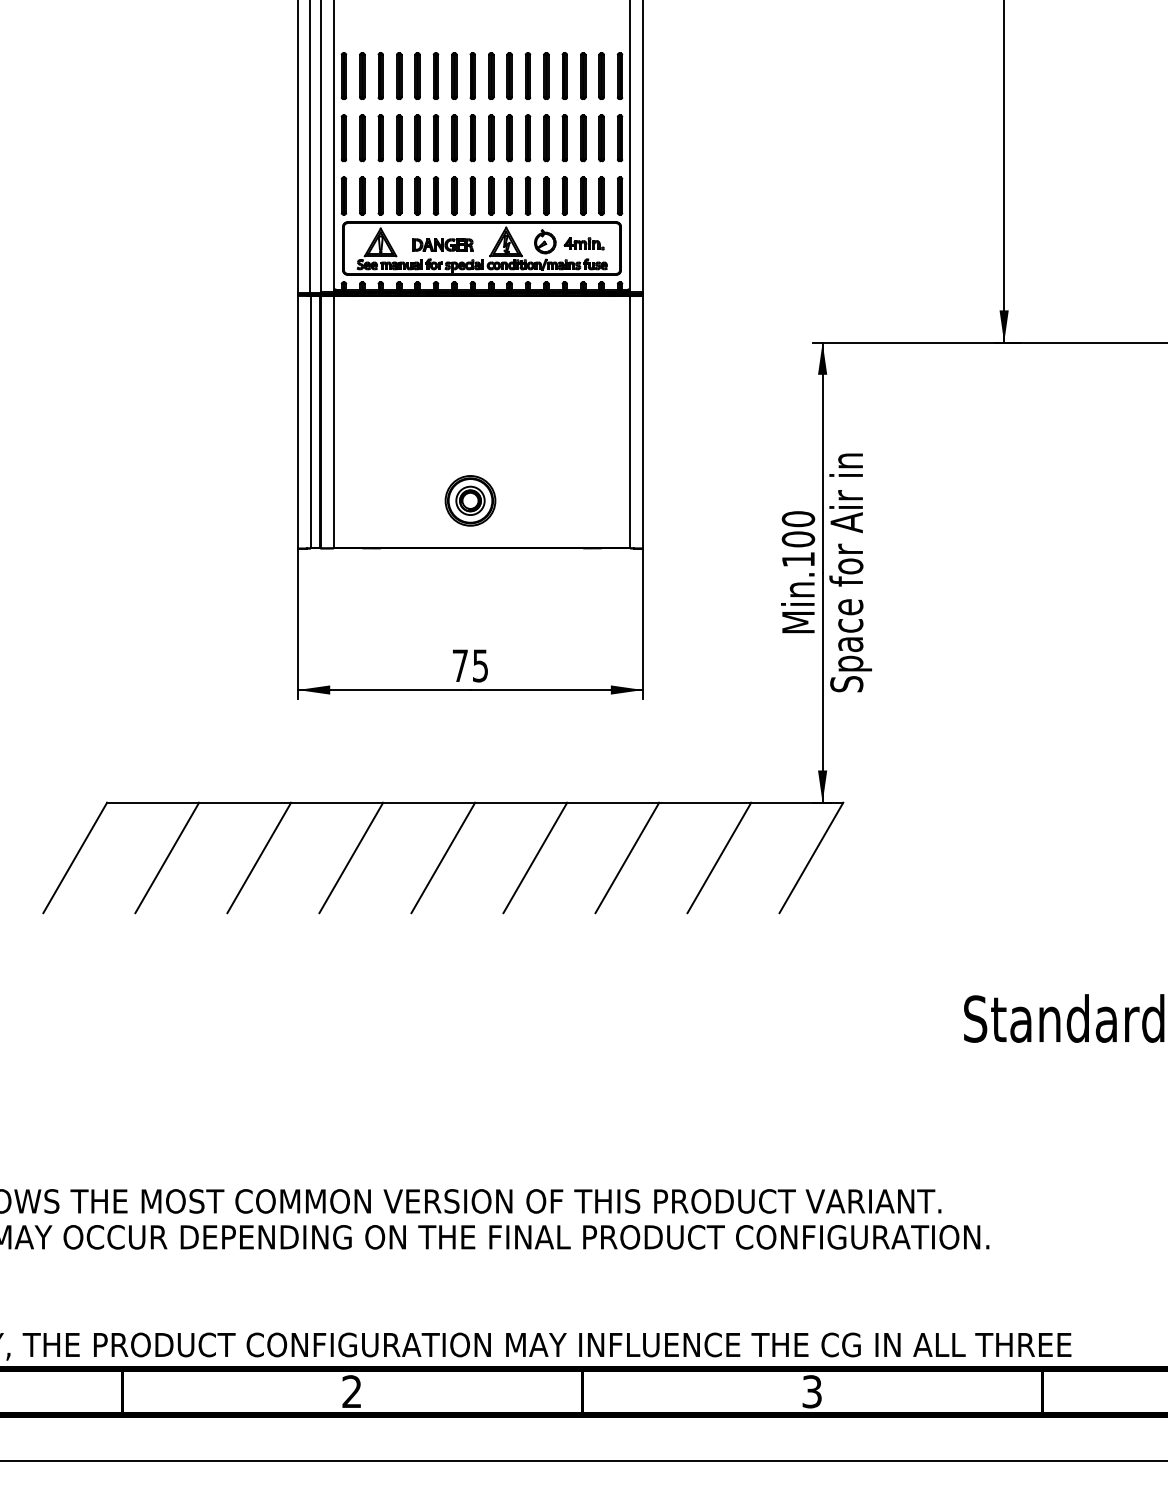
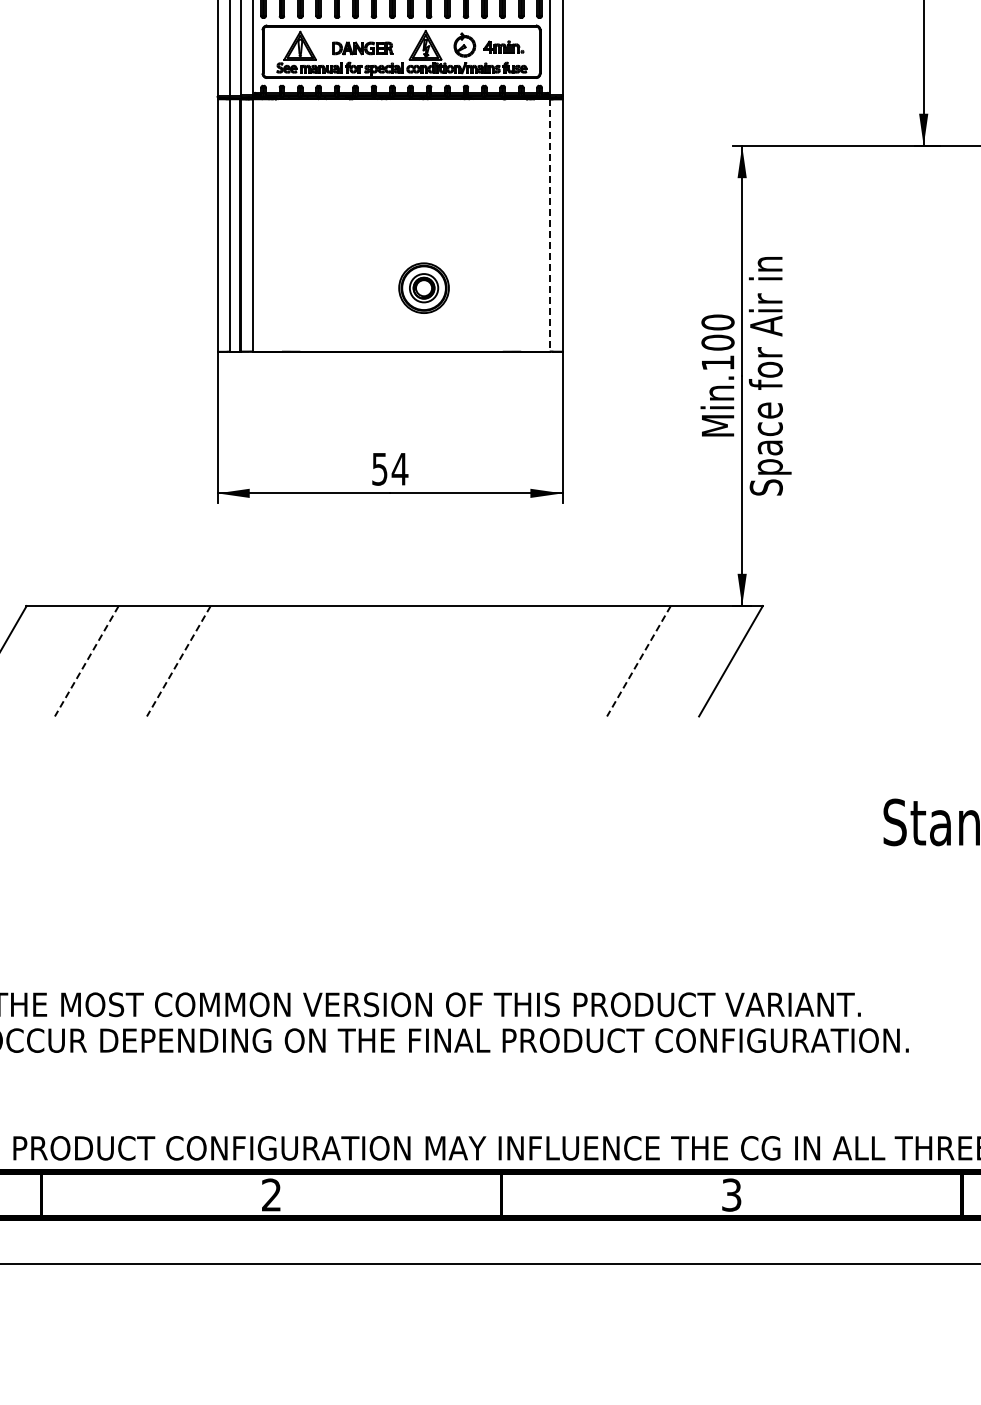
line: (630, 422) -> (550, 225), solid -> dashed
part: (470, 500) -> (424, 287), moved
text: (470, 665) -> (390, 468), 75 -> 54
line: (167, 857) -> (87, 660), solid -> dashed
line: (259, 857) -> (179, 660), solid -> dashed
line: (351, 857) -> (271, 660), removed
line: (443, 857) -> (363, 660), removed
line: (535, 857) -> (455, 660), removed
line: (627, 857) -> (547, 660), removed
line: (719, 857) -> (639, 660), solid -> dashed

